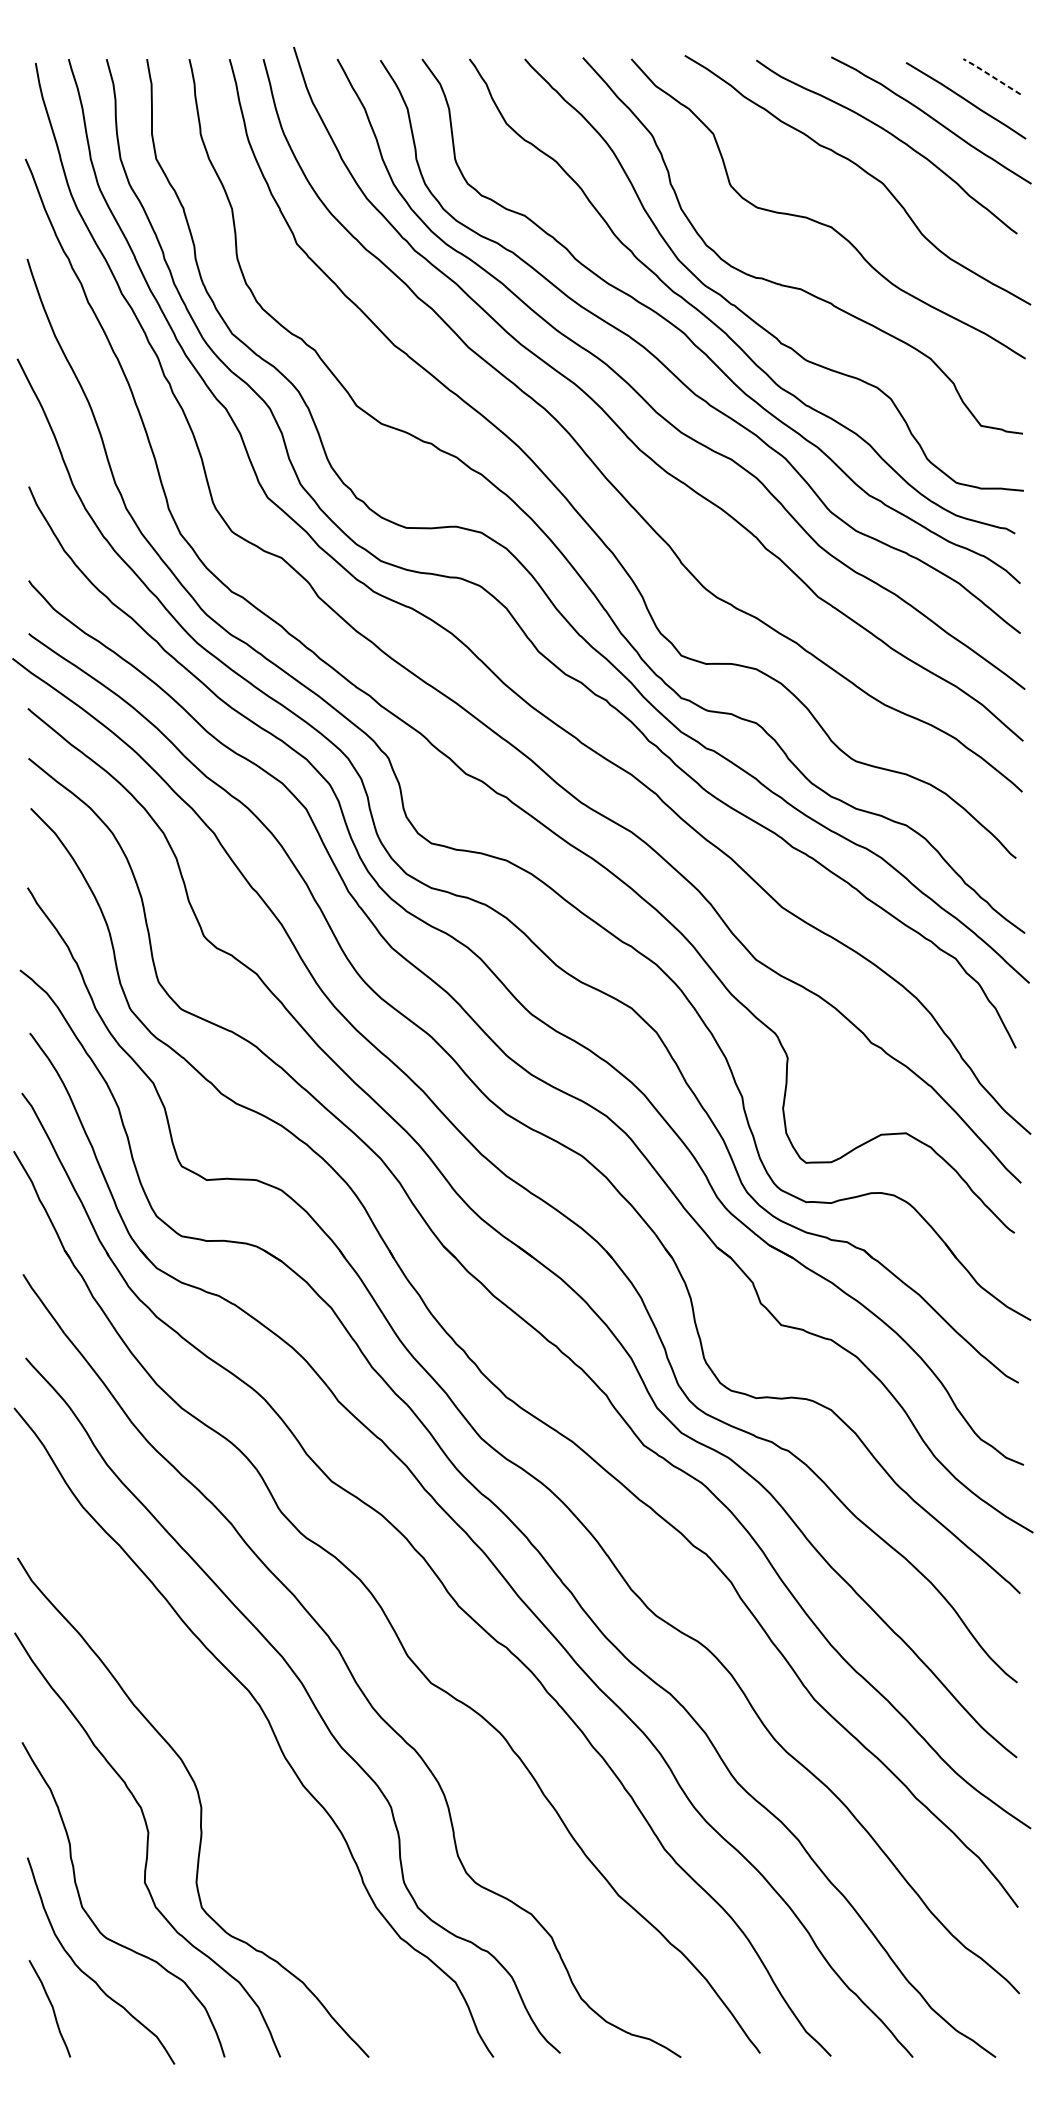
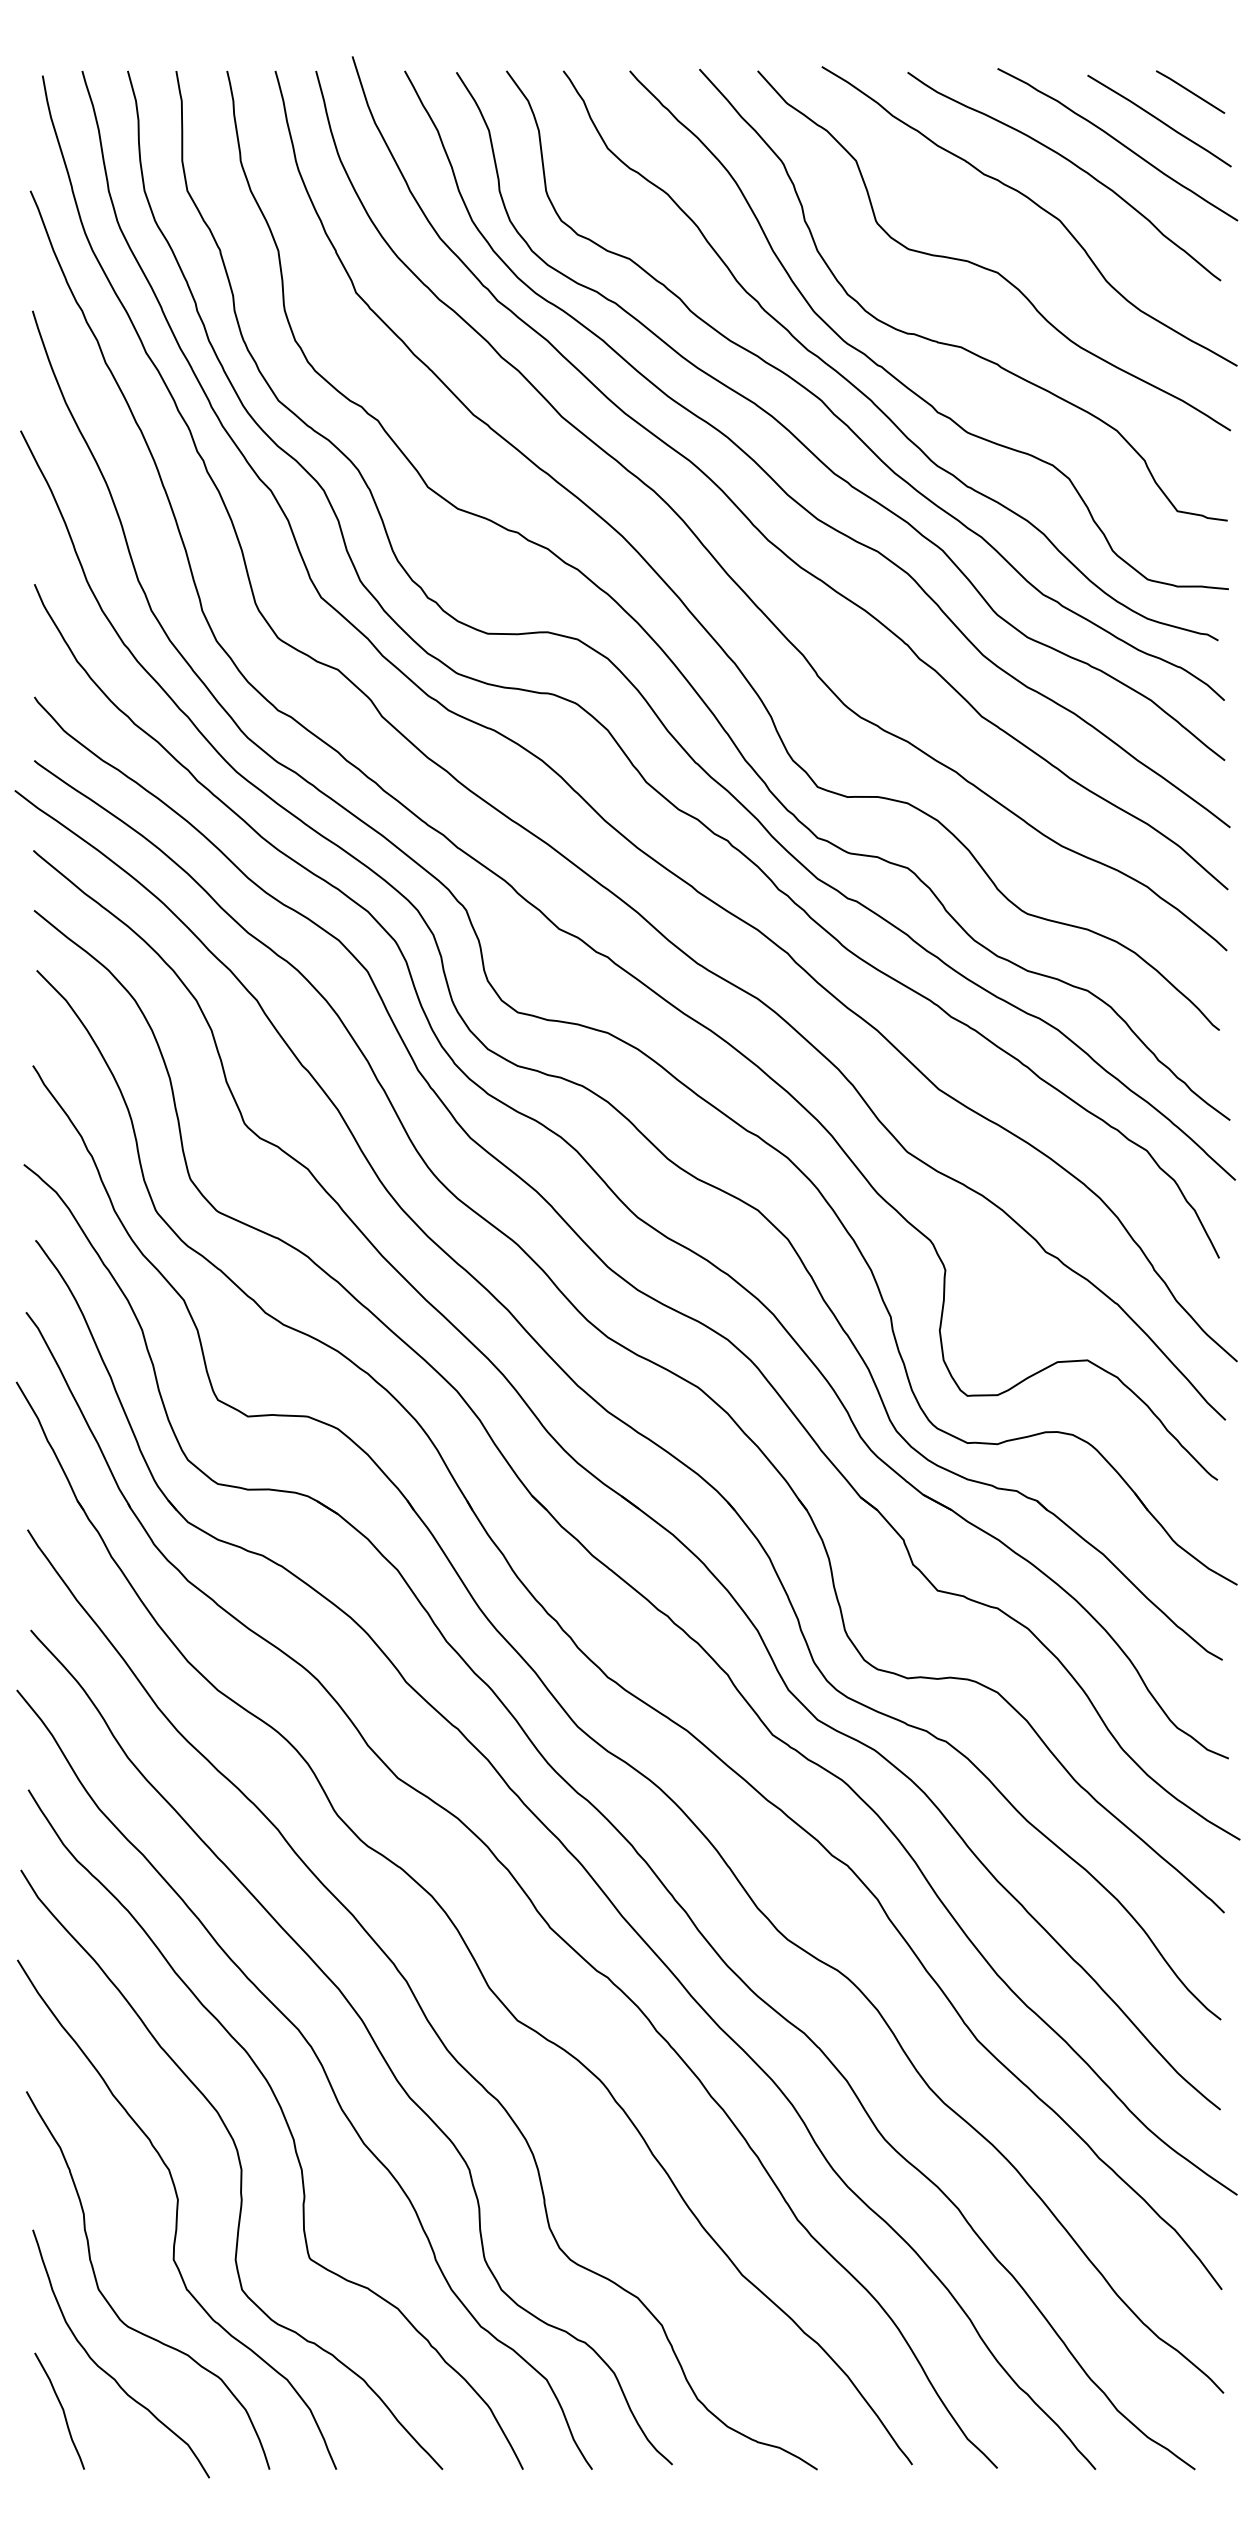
line: (991, 76) -> (1189, 91), dashed -> solid
curve: (238, 1769) -> (286, 2124), added

